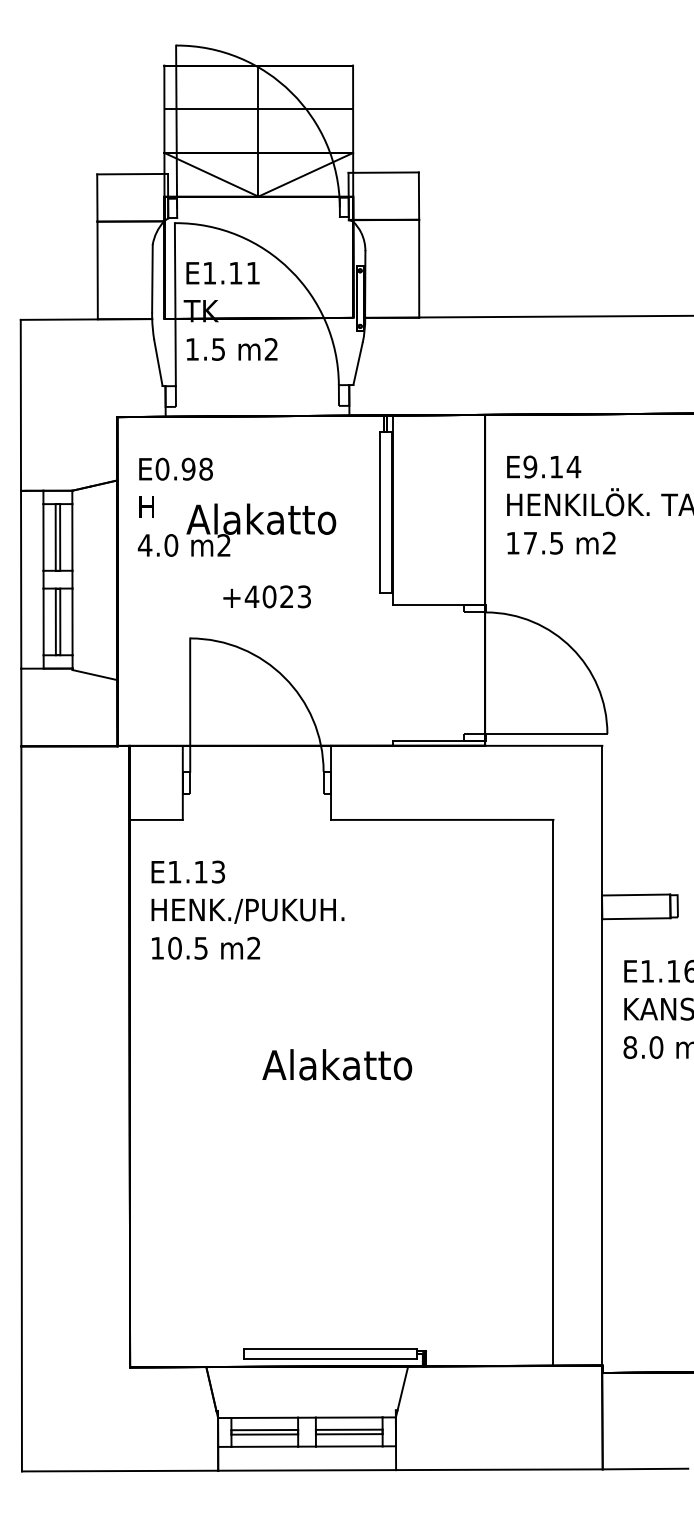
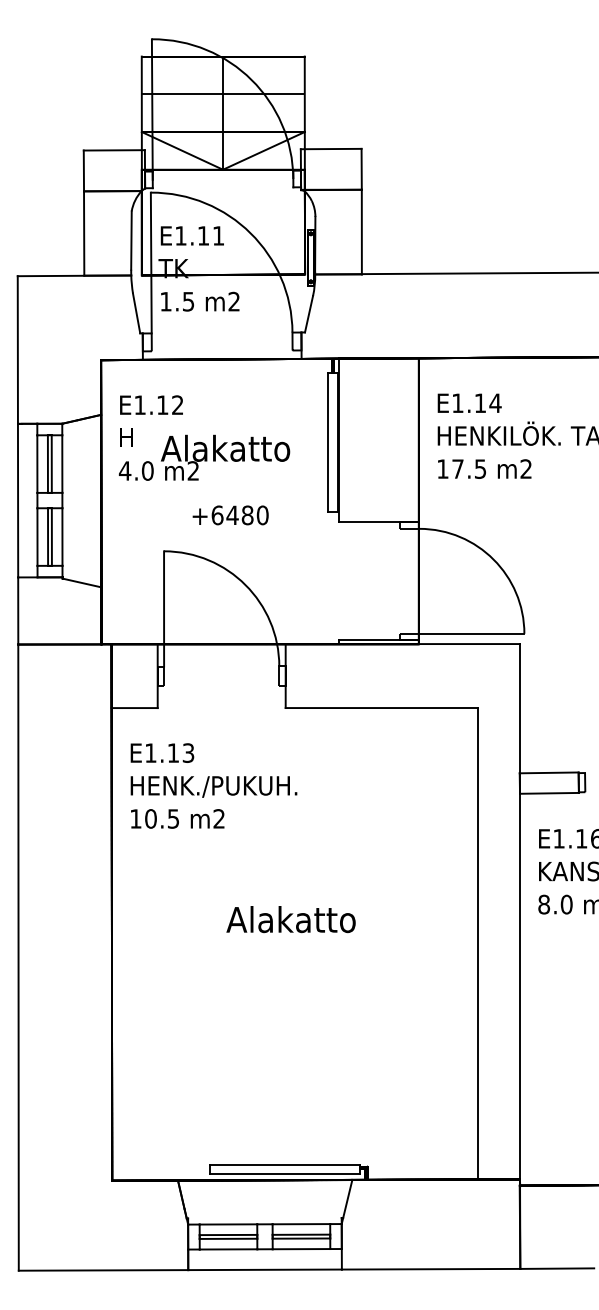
text: (529, 467) -> (457, 403), E9.14 -> E1.14
text: (183, 469) -> (158, 405), E0.98 -> E1.12
text: (277, 596) -> (239, 515), +4023 -> +6480

